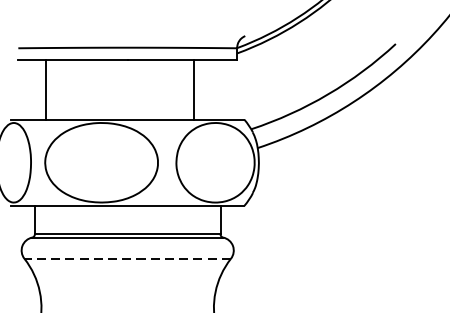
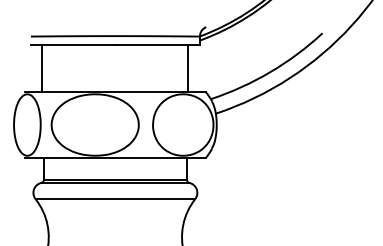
line: (46, 89) -> (42, 68), moved
line: (193, 89) -> (188, 68), moved
line: (127, 259) -> (115, 199), dashed -> solid

